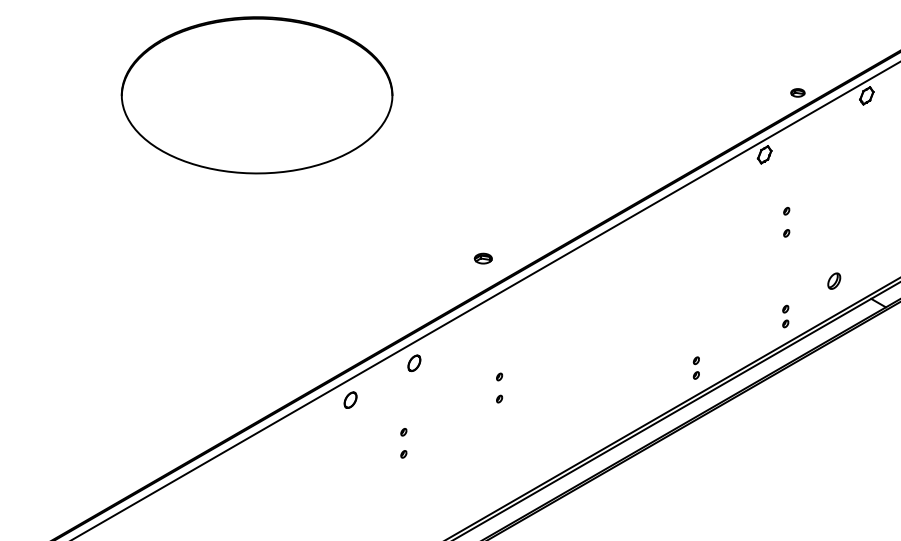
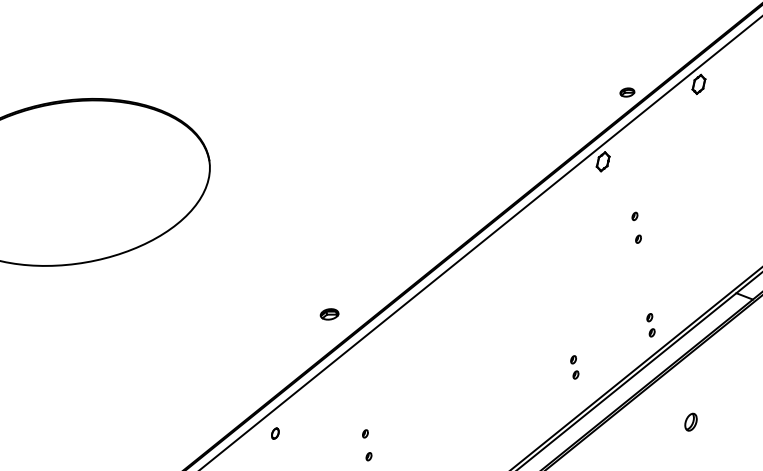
part: (834, 280) -> (691, 421), moved
part: (414, 363) -> (275, 433), size x0.6
part: (695, 367) -> (573, 366), moved

